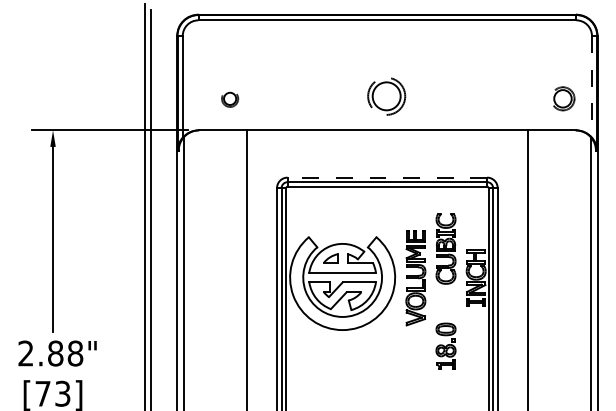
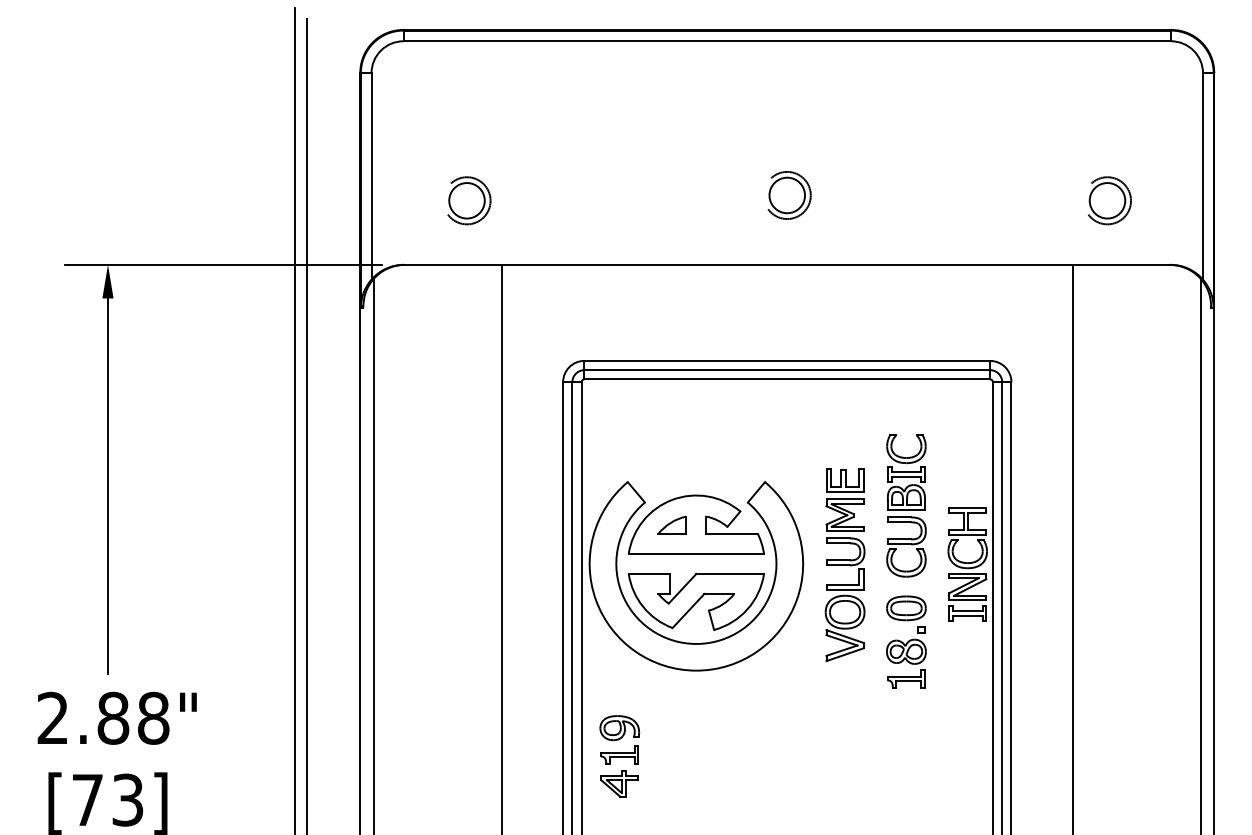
line: (591, 86) -> (1202, 175), dashed -> solid
part: (388, 95) -> (789, 194), size x0.62
part: (230, 98) -> (468, 200), size x1.43
part: (564, 98) -> (1110, 200), moved
line: (387, 177) -> (787, 360), dashed -> solid
part: (445, 345) -> (905, 640), moved
part: (304, 372) -> (618, 756), added

